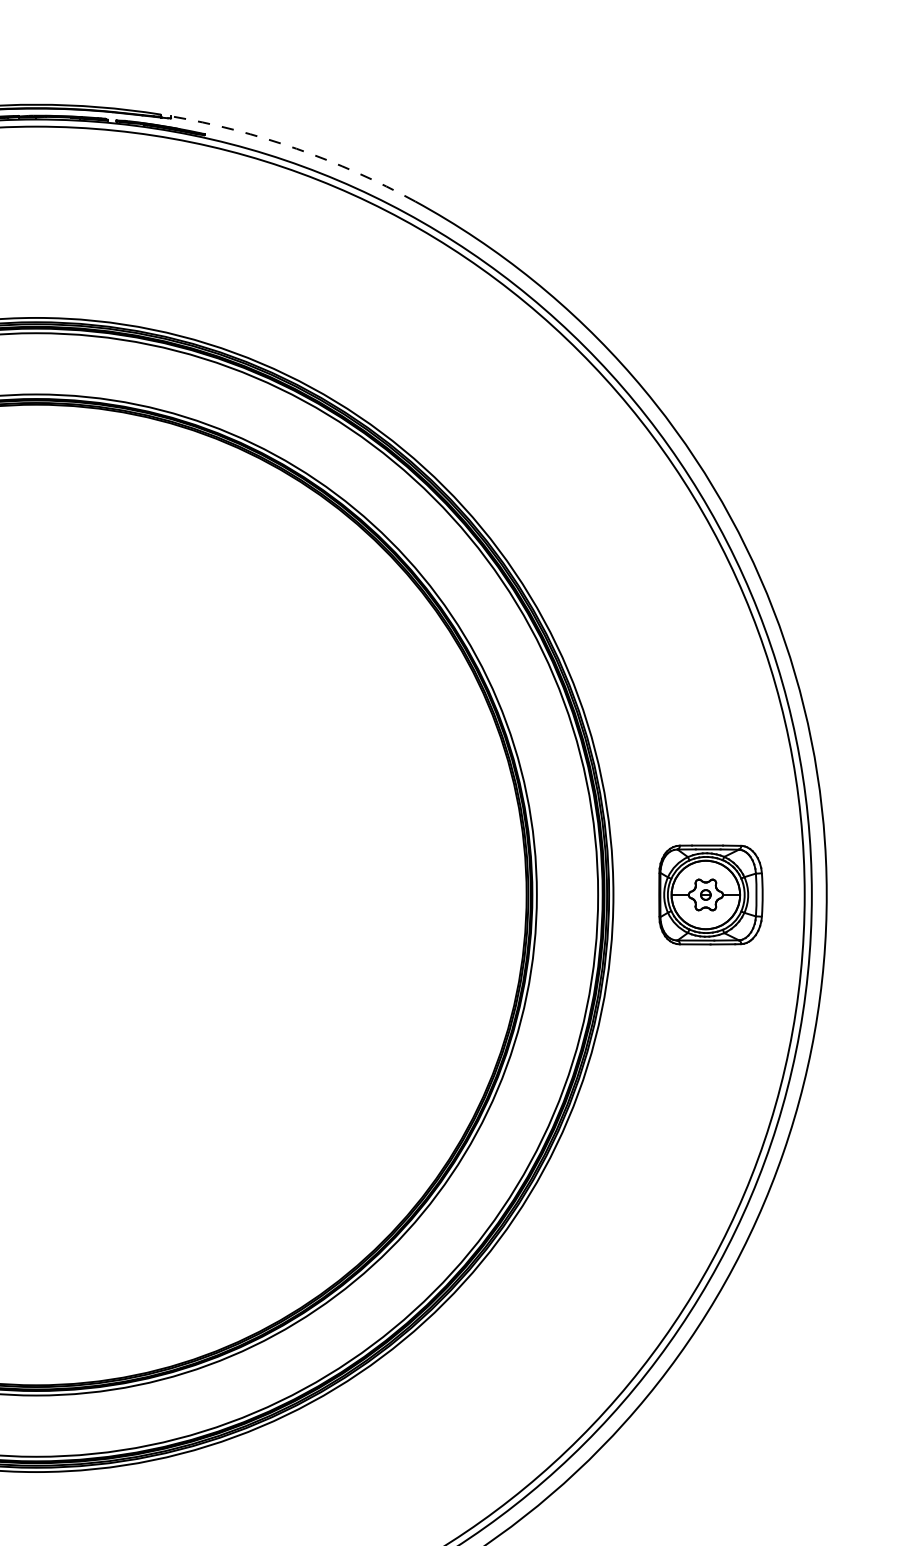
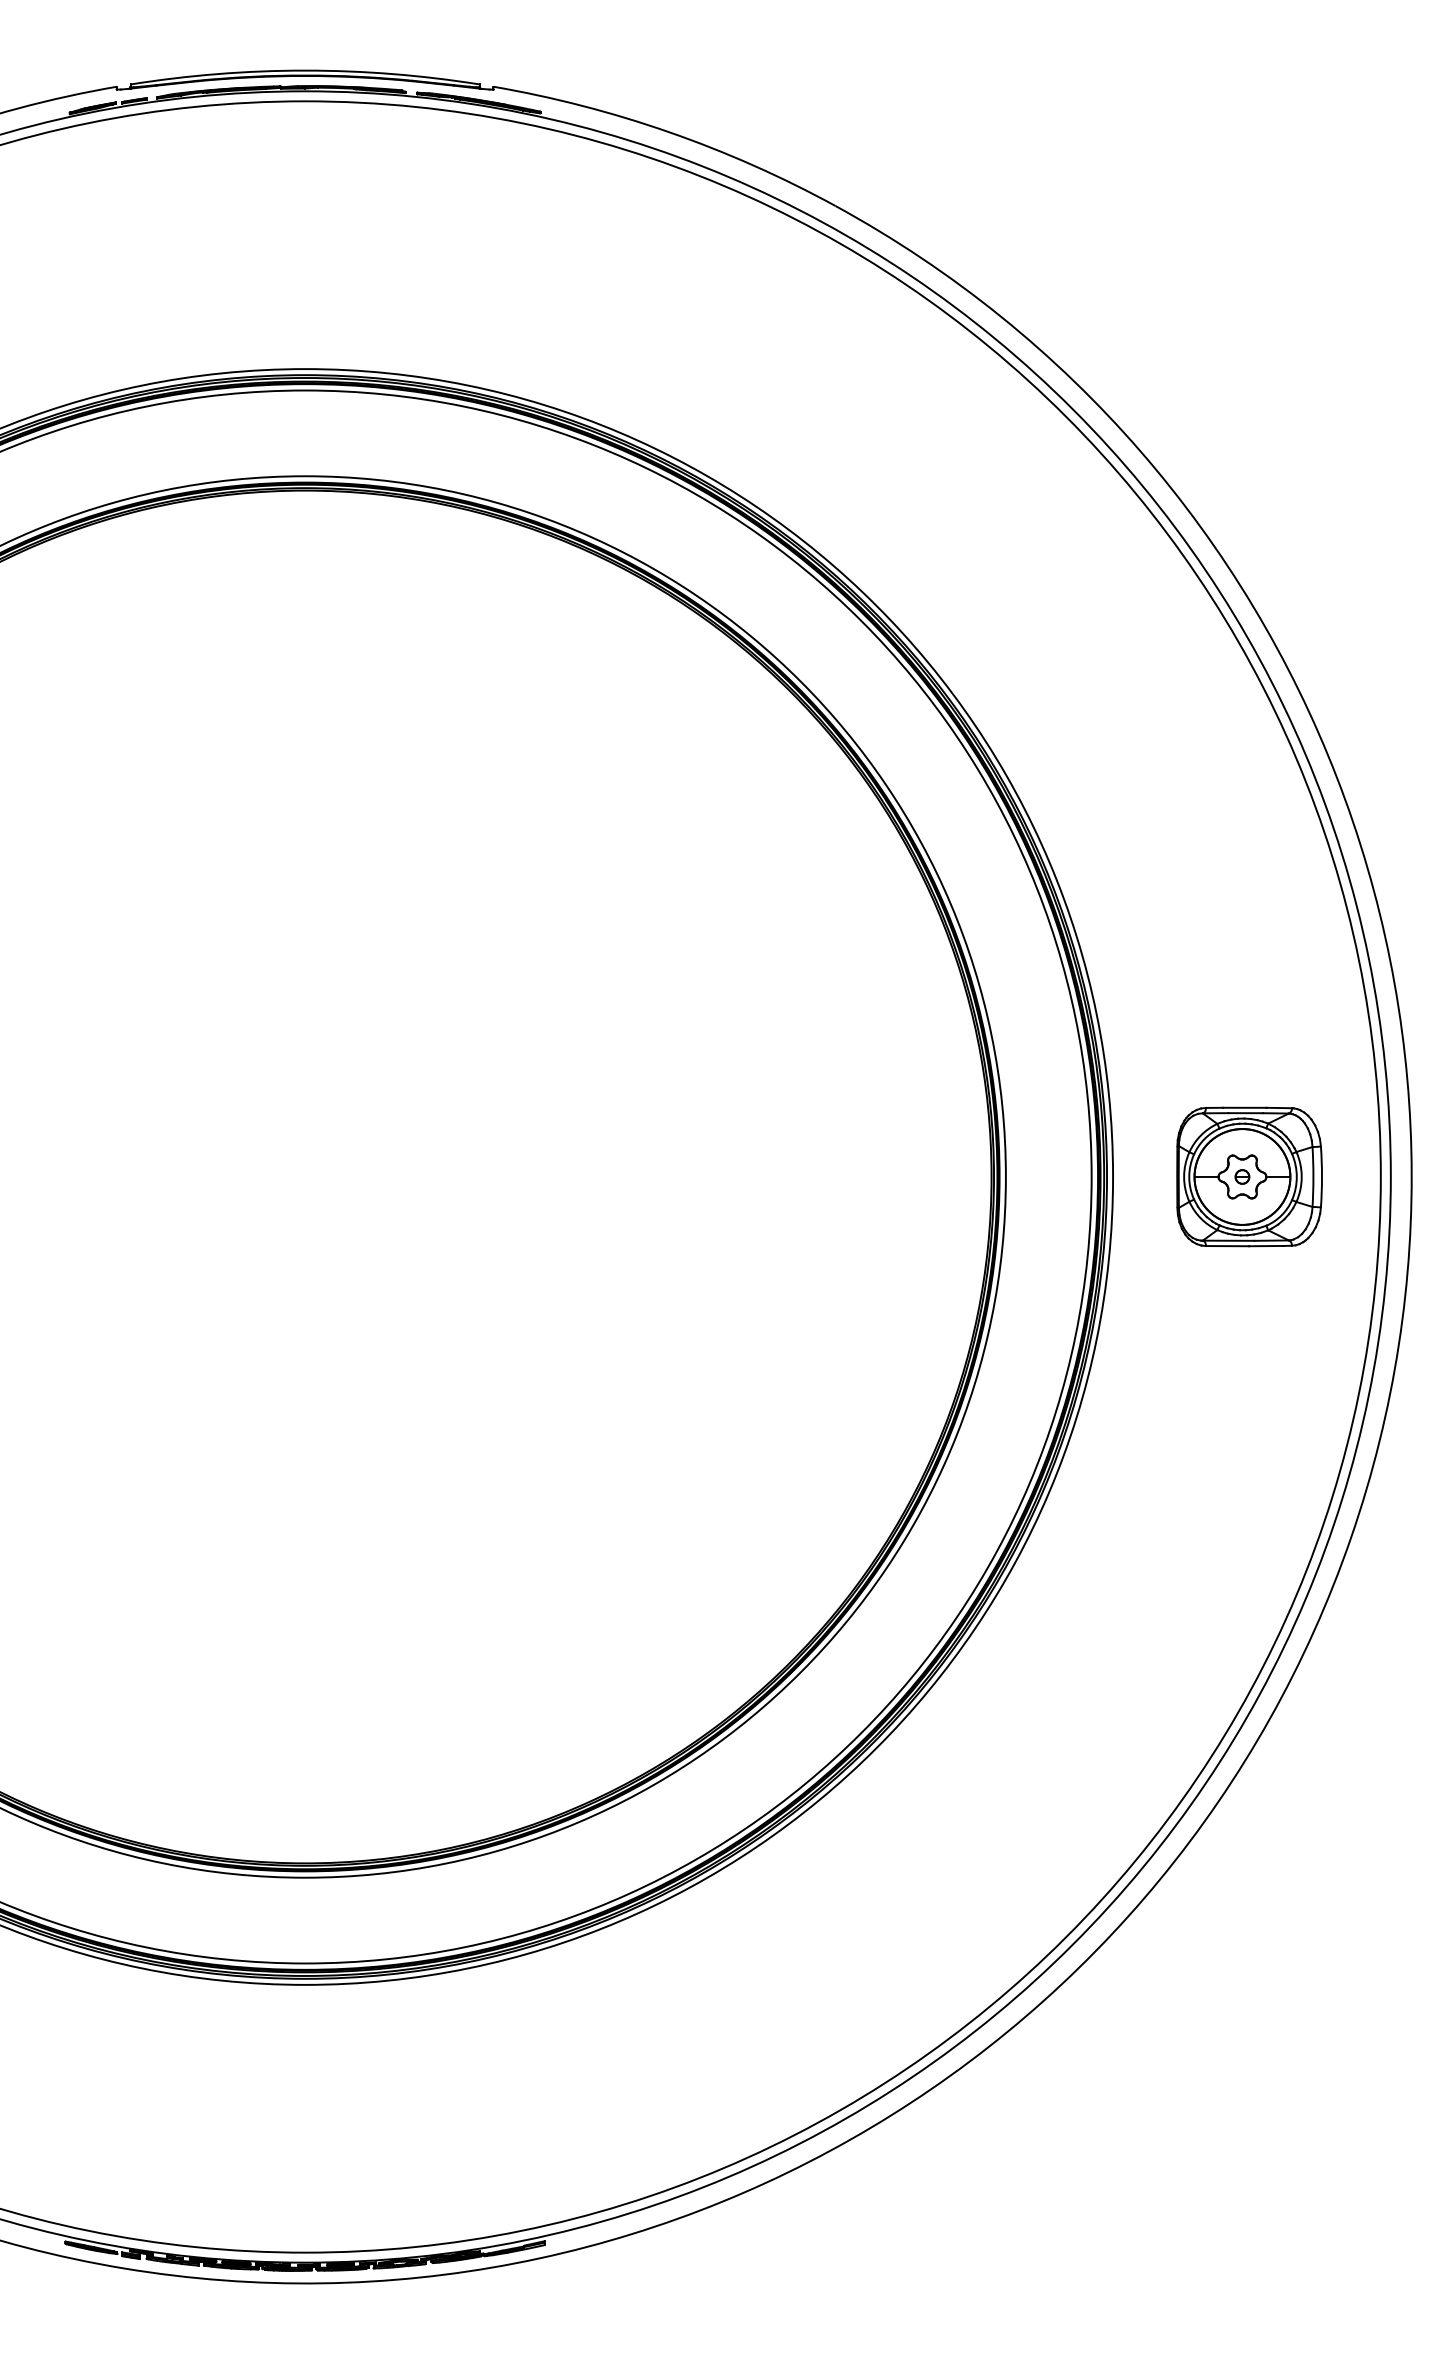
arc: (296, 148) -> (669, 132), dashed -> solid

